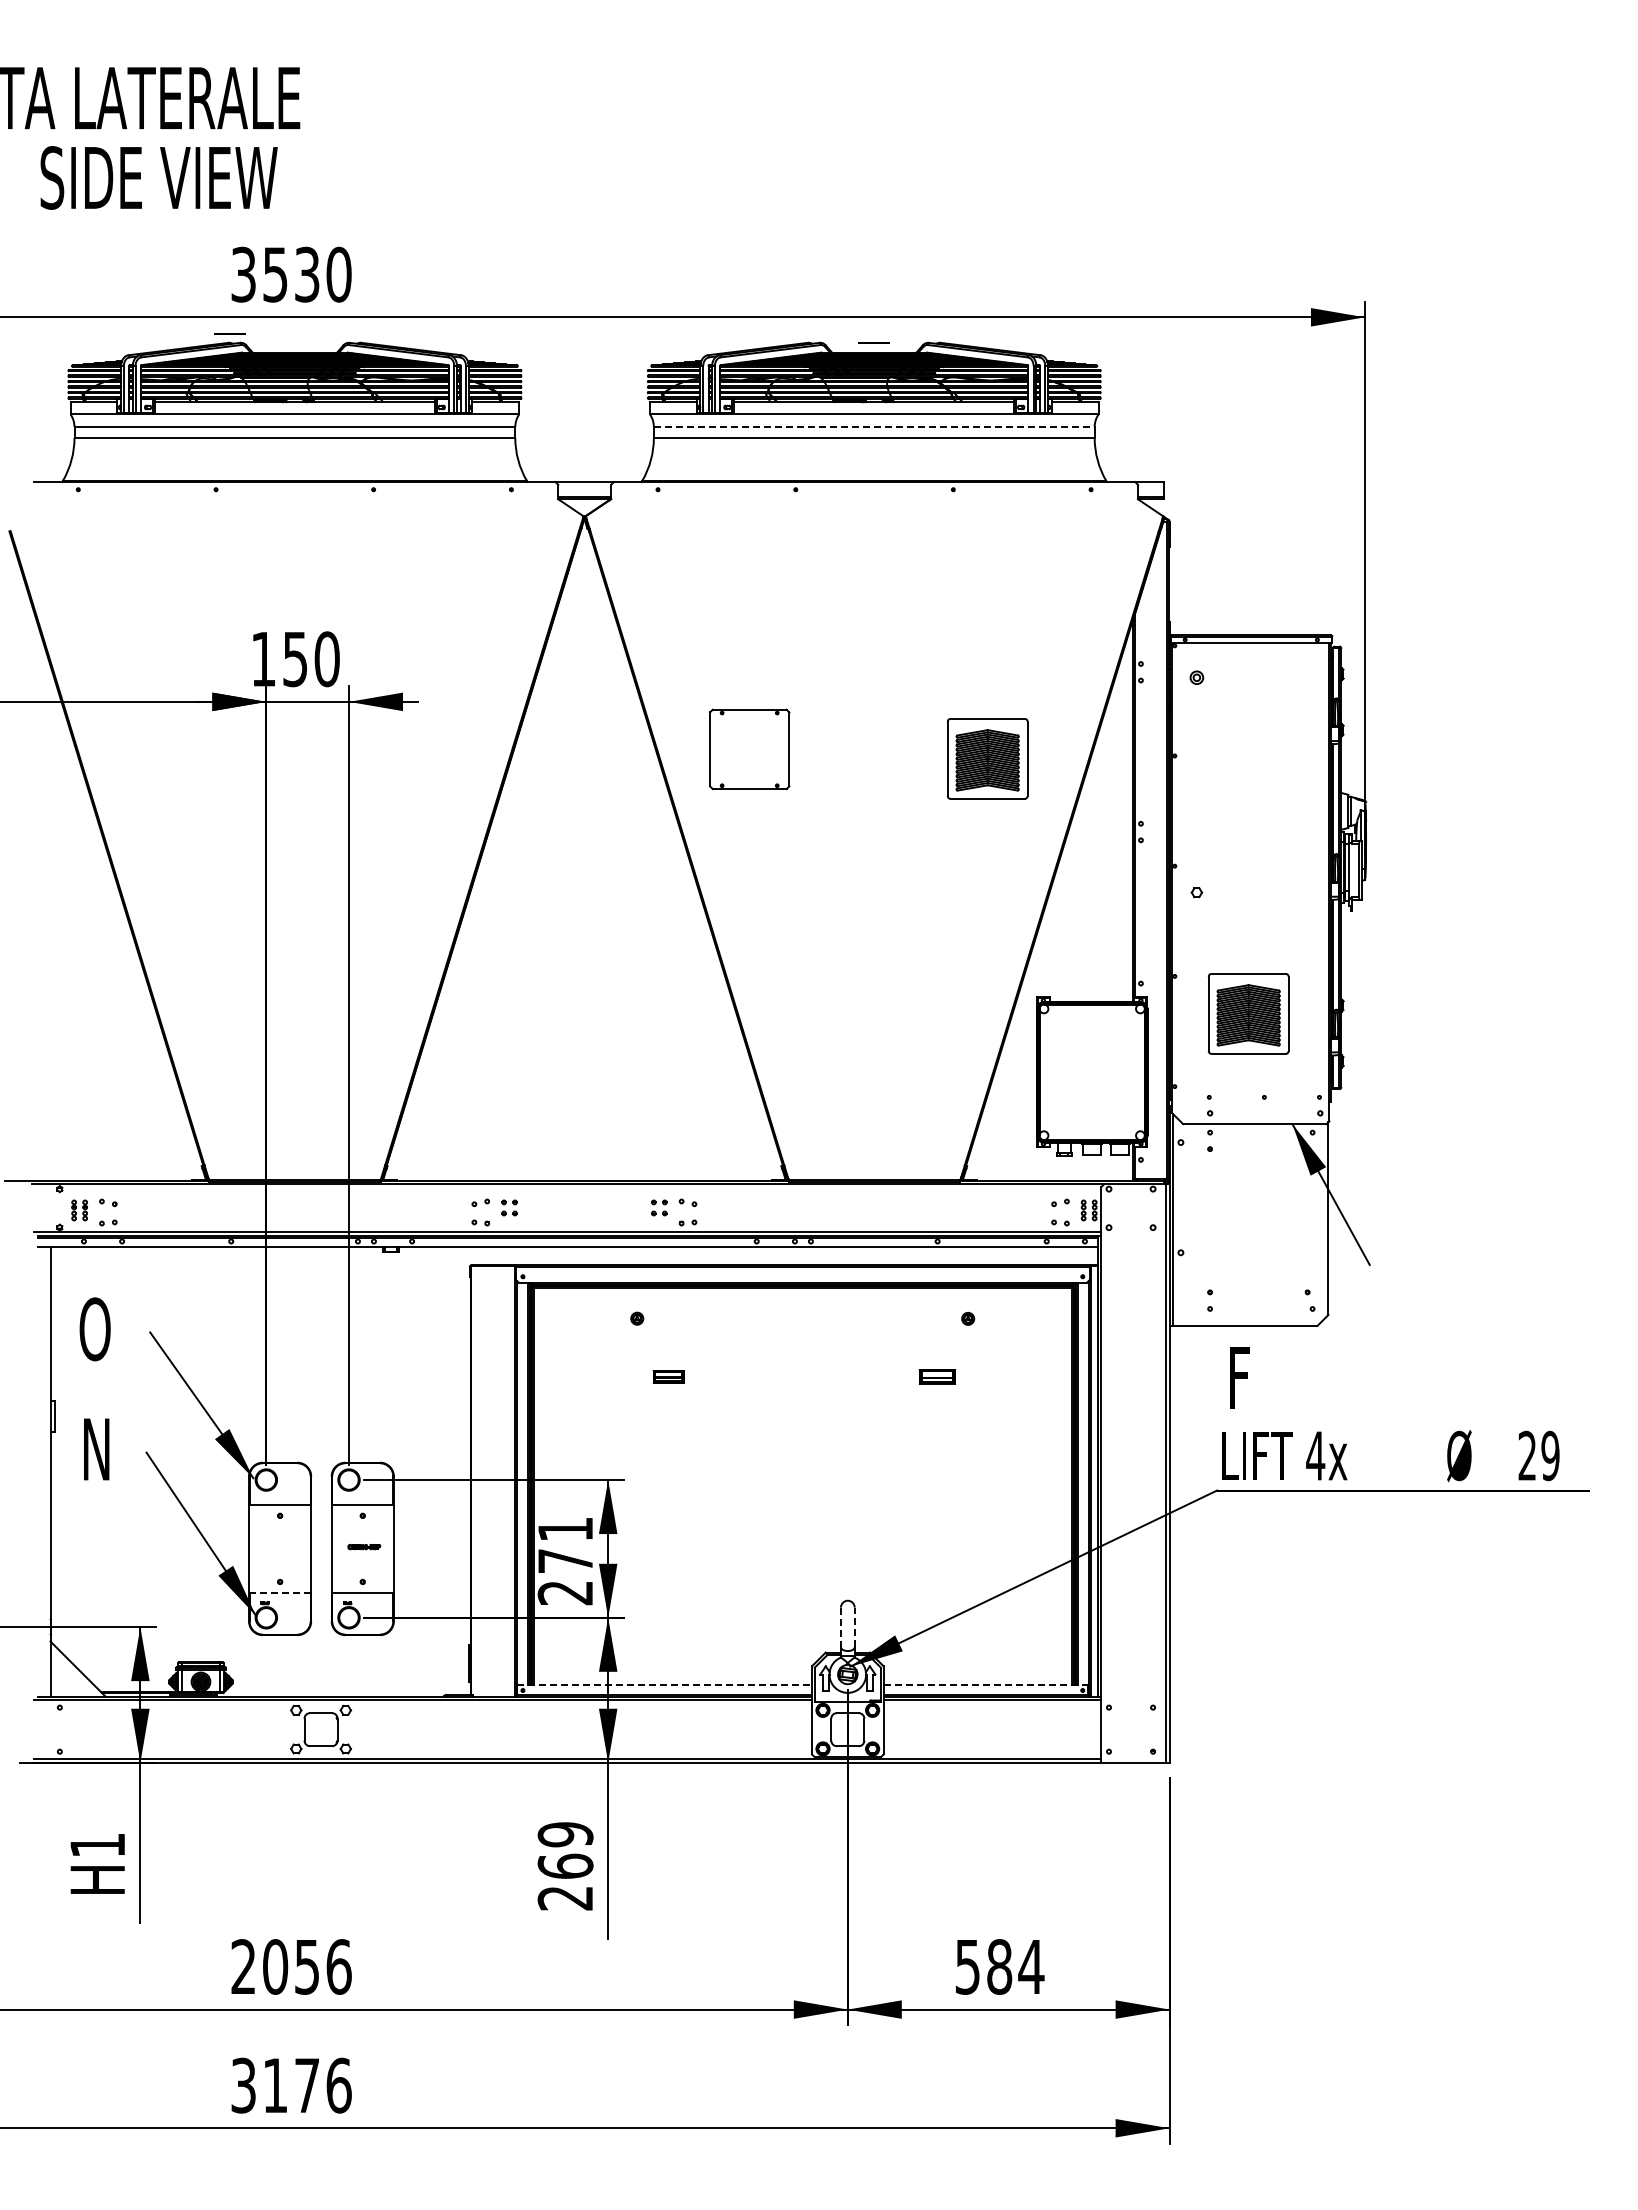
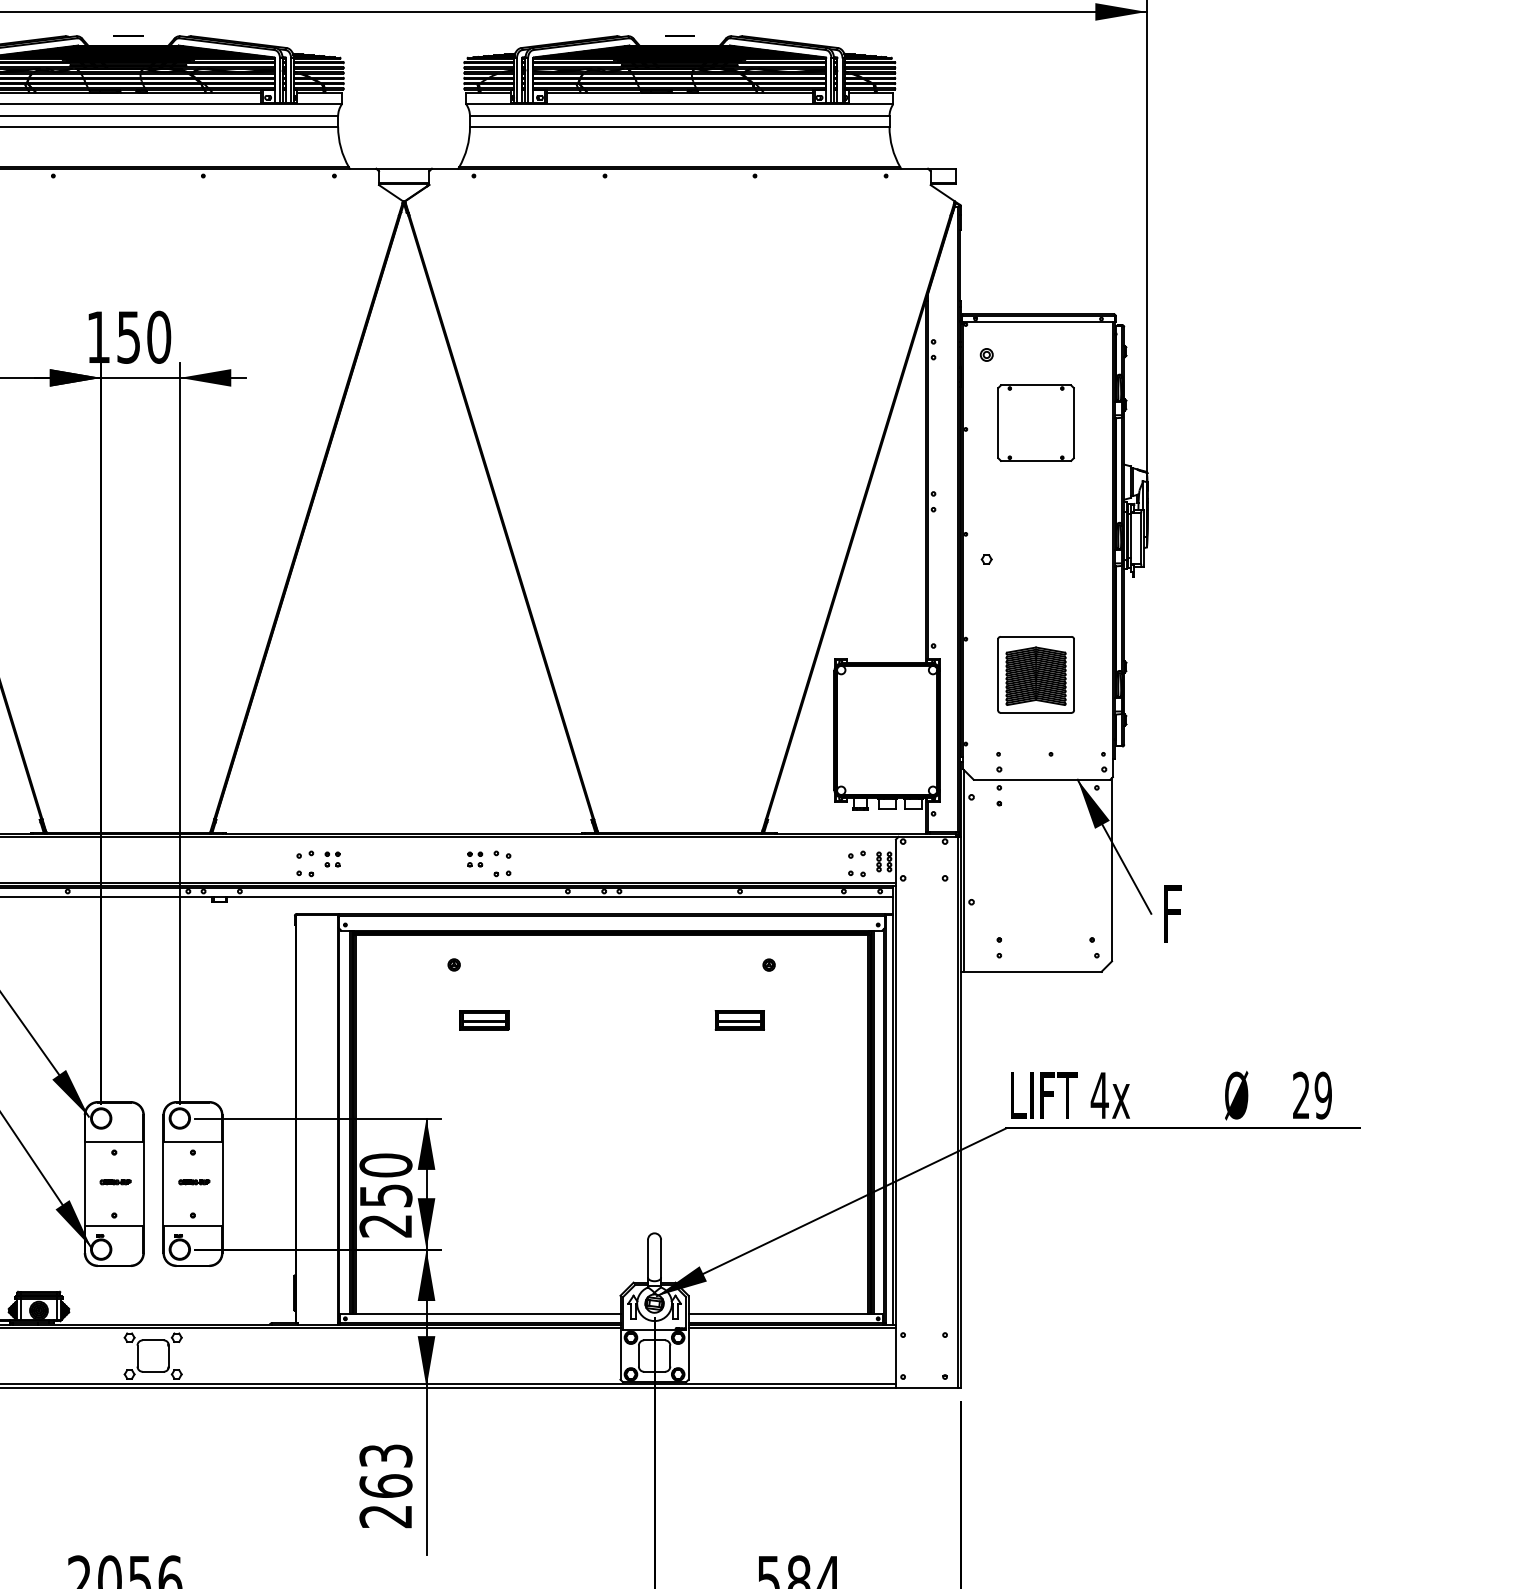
line: (229, 333) -> (127, 35), moved
line: (874, 426) -> (679, 115), dashed -> solid
part: (749, 749) -> (1035, 423), moved
part: (987, 758) -> (787, 431), removed
part: (668, 1376) -> (483, 1019), size x1.67
part: (937, 1376) -> (739, 1019), size x1.43
text: (1239, 1377) -> (1172, 913), moved
text: (565, 1544) -> (385, 1179), 271 -> 250
part: (281, 1547) -> (115, 1182), added
line: (280, 1593) -> (114, 1226), dashed -> solid
line: (840, 1627) -> (647, 1258), dashed -> solid
line: (854, 1627) -> (660, 1258), dashed -> solid
line: (665, 1685) -> (481, 1314), dashed -> solid
line: (986, 1685) -> (786, 1314), dashed -> solid
text: (565, 1834) -> (385, 1455), 269 -> 263

